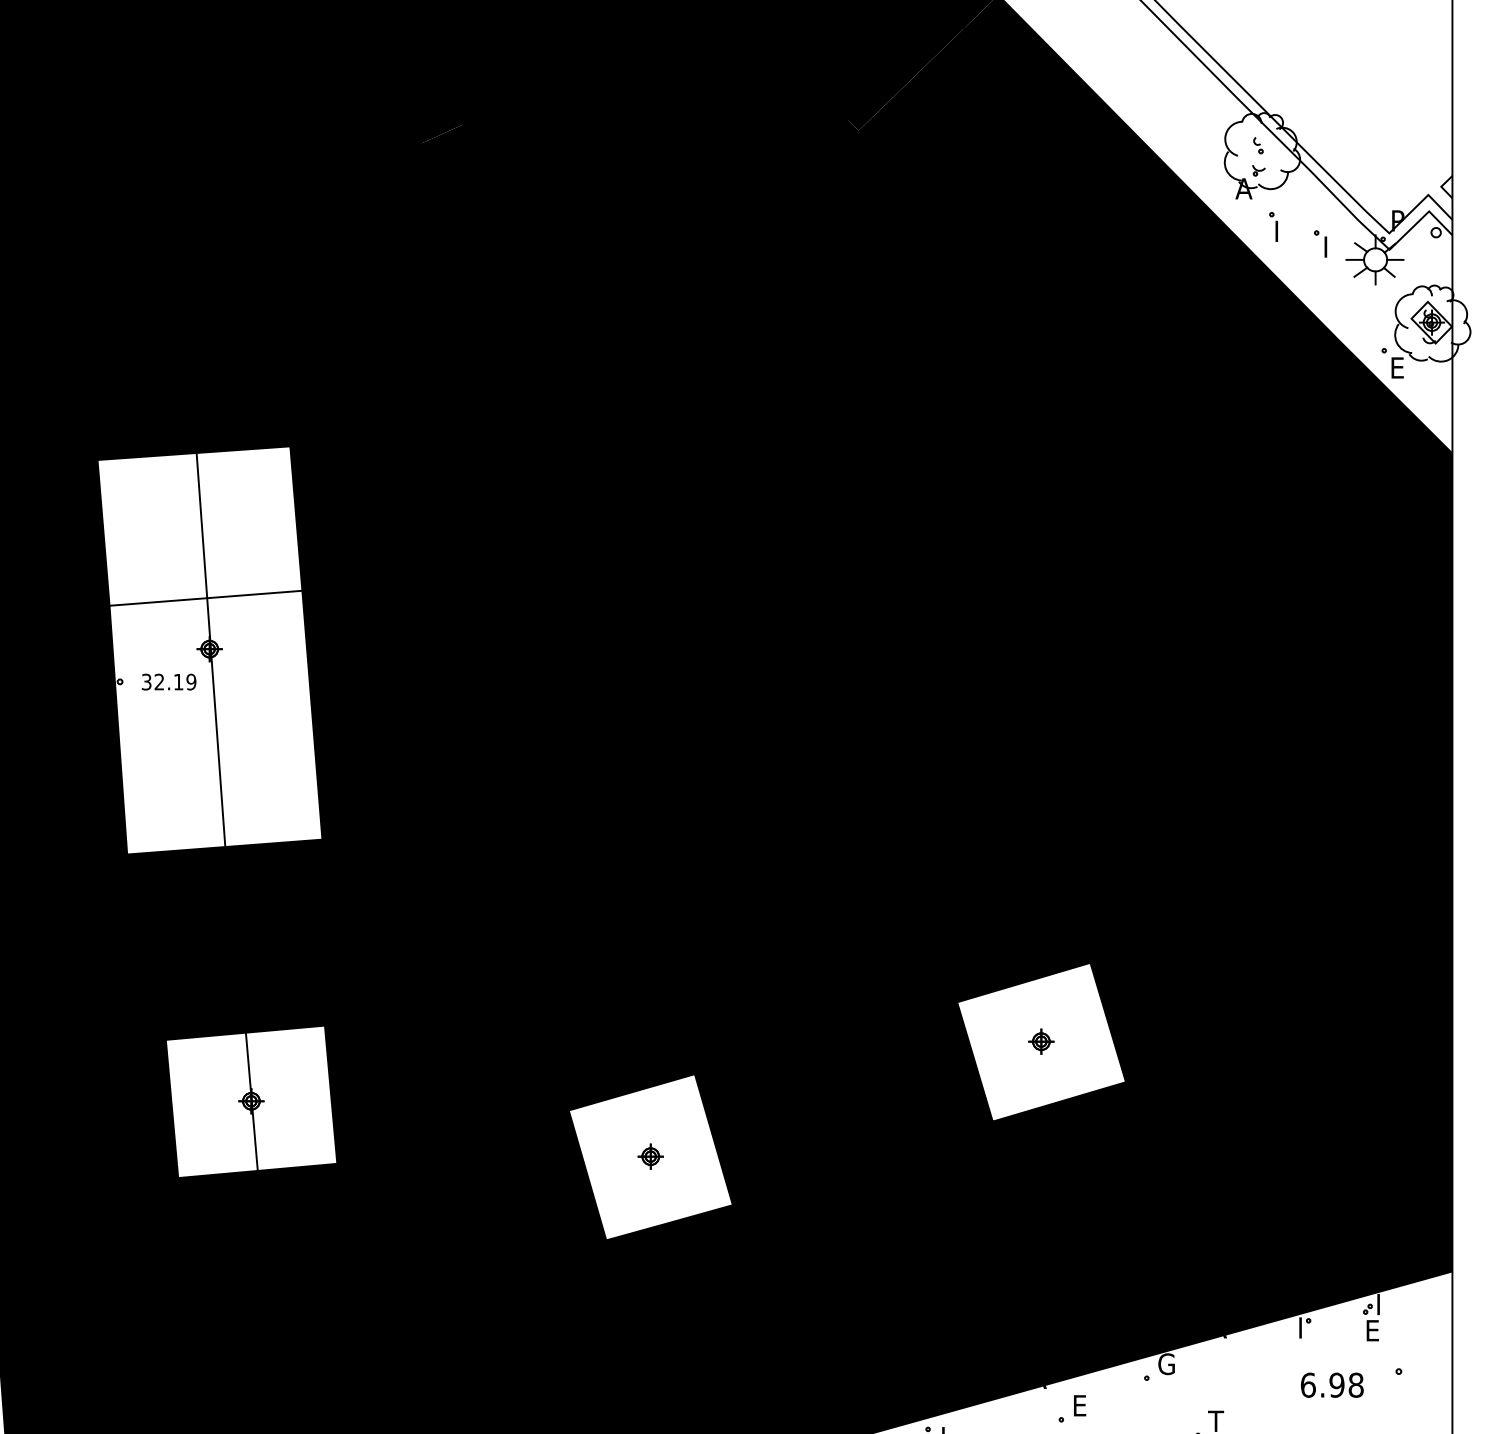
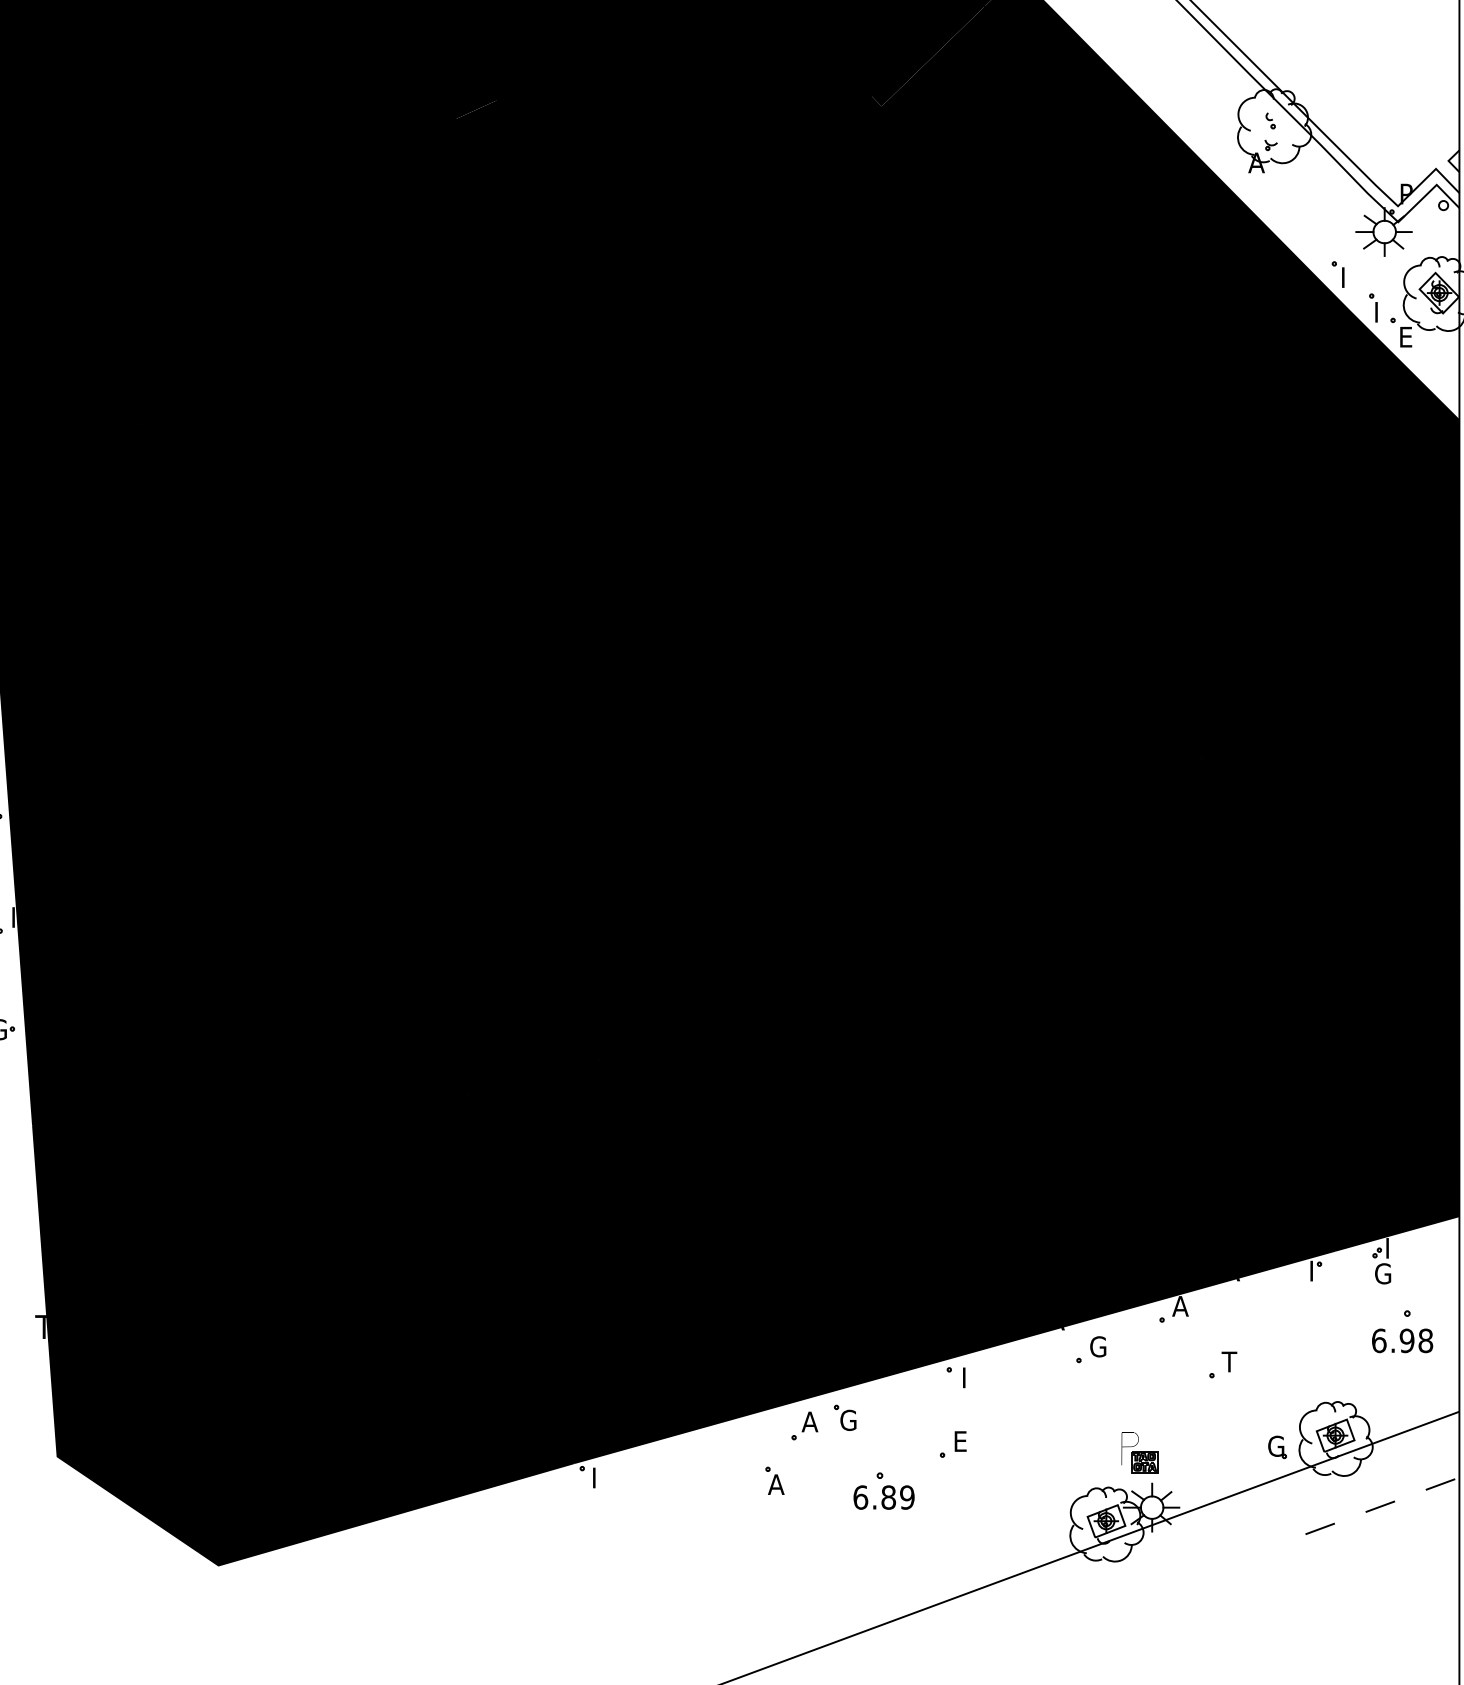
part: (1273, 226) -> (1373, 307), moved
part: (1319, 243) -> (1337, 274), moved
fill: (209, 649) -> (250, 611), added
fill: (1041, 1041) -> (1059, 992), added
fill: (250, 1102) -> (290, 1051), added
fill: (650, 1156) -> (679, 1104), added
text: (1374, 1330) -> (1383, 1273), E -> G
text: (1165, 1363) -> (1180, 1305), G -> A
text: (1332, 1384) -> (1402, 1340), moved
text: (1081, 1405) -> (1098, 1346), E -> G

